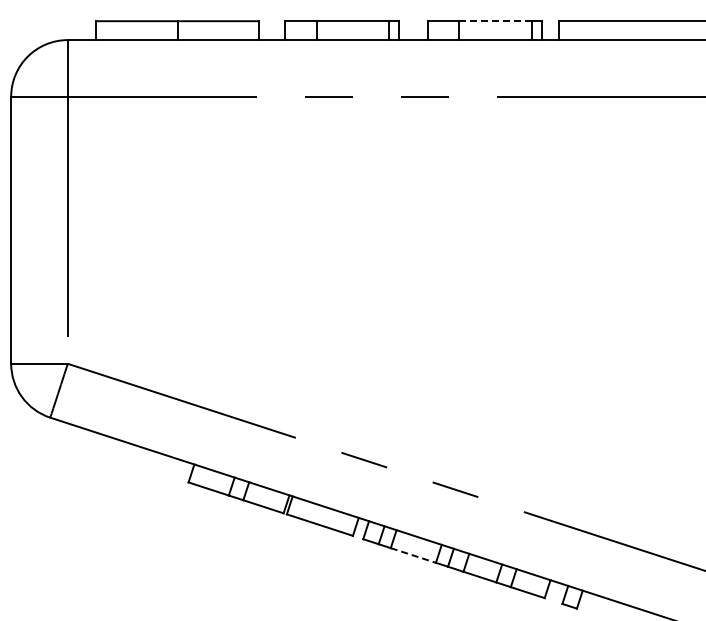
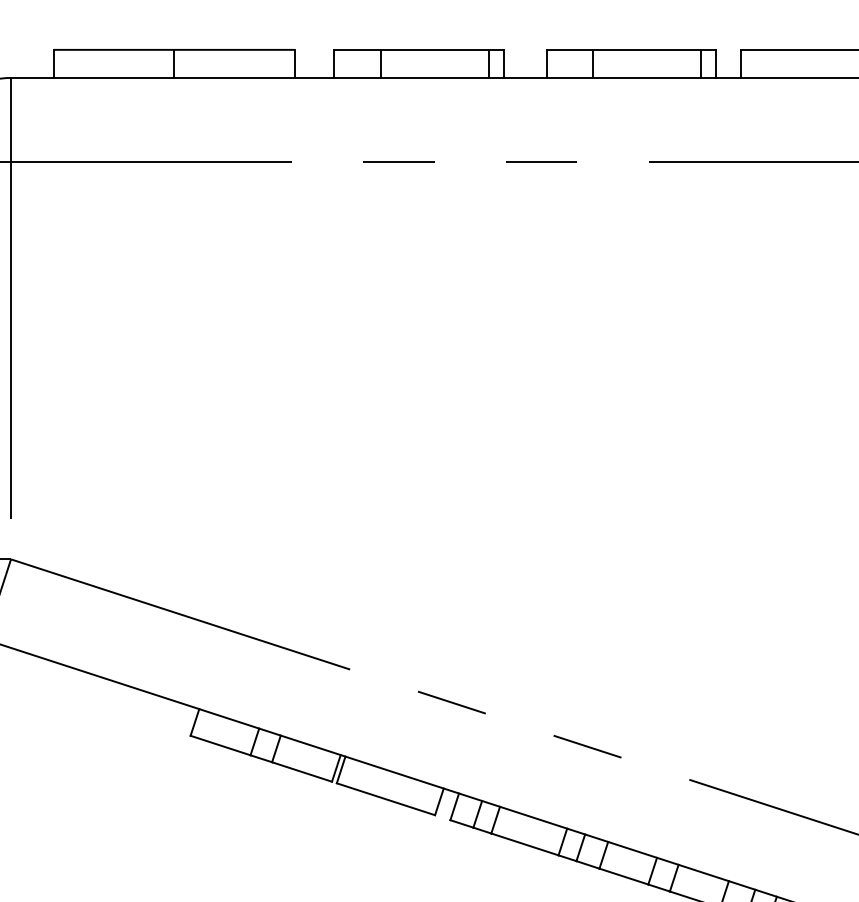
line: (495, 21) -> (647, 50), dashed -> solid
line: (413, 555) -> (525, 844), dashed -> solid

